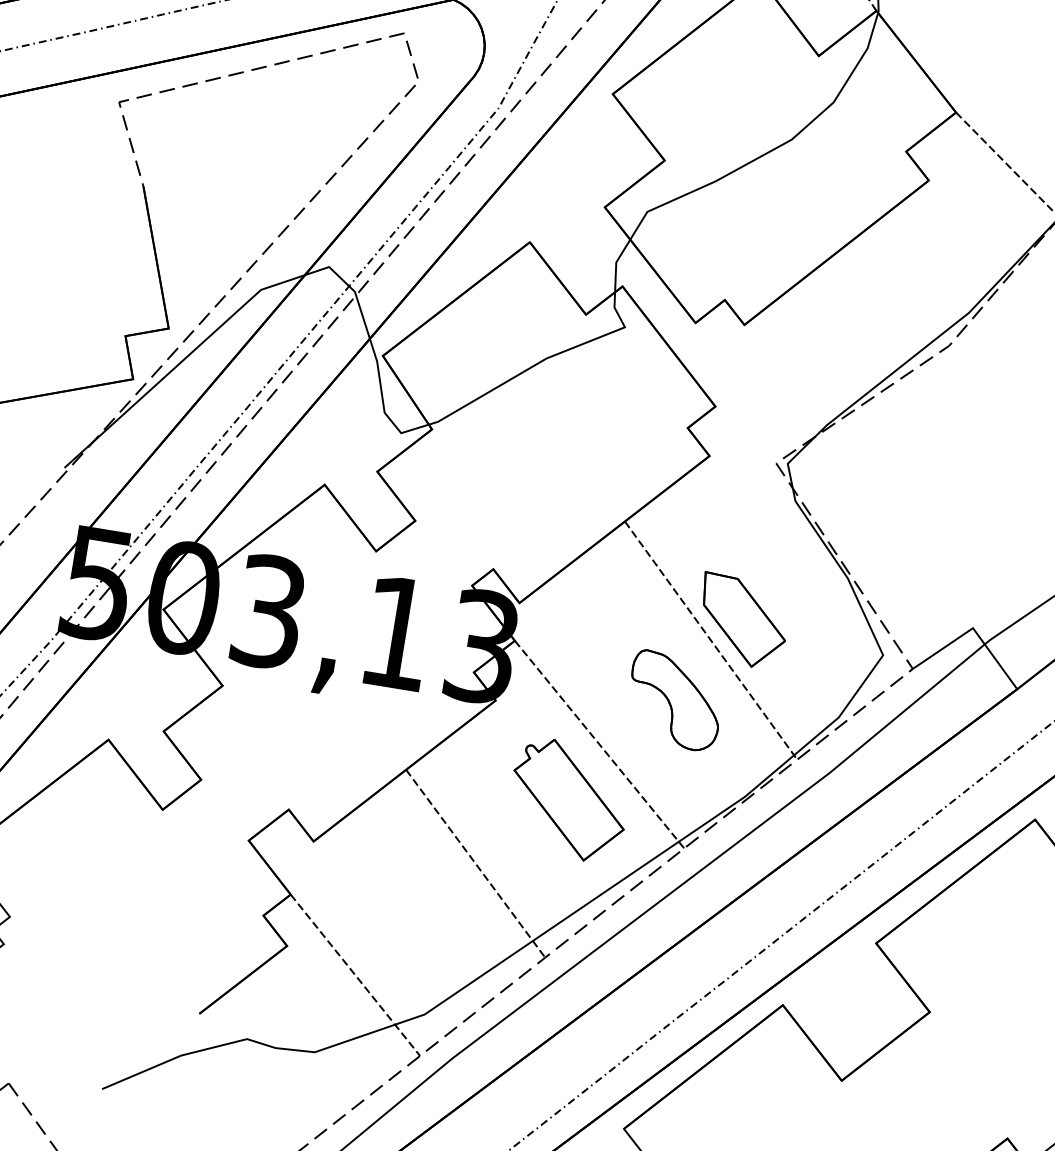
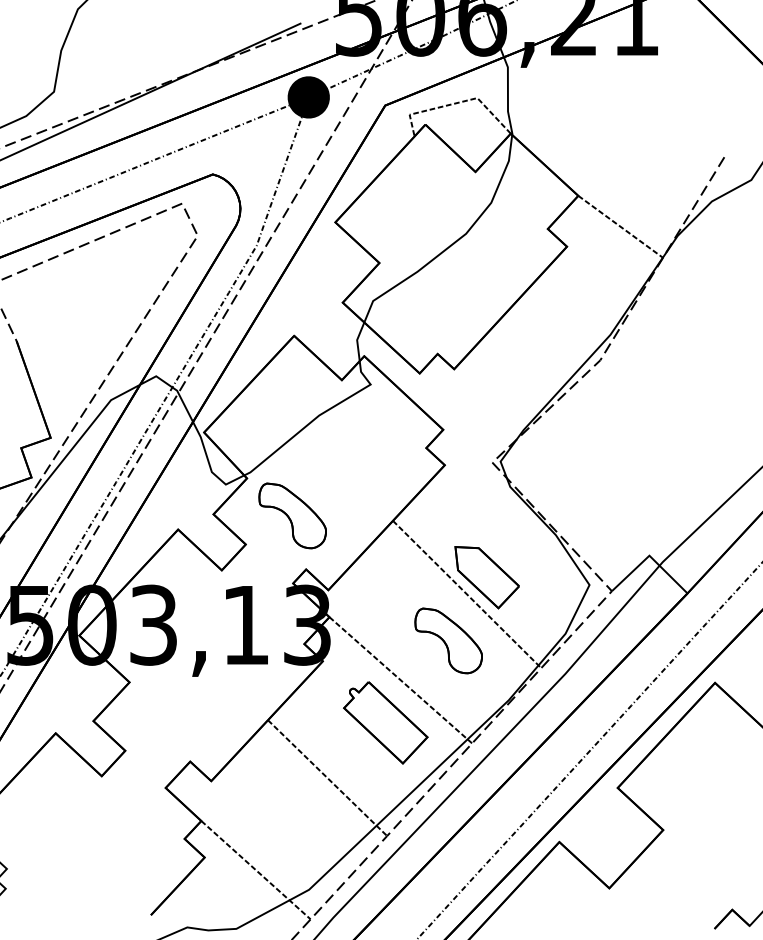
part: (486, 491) -> (292, 515), added

